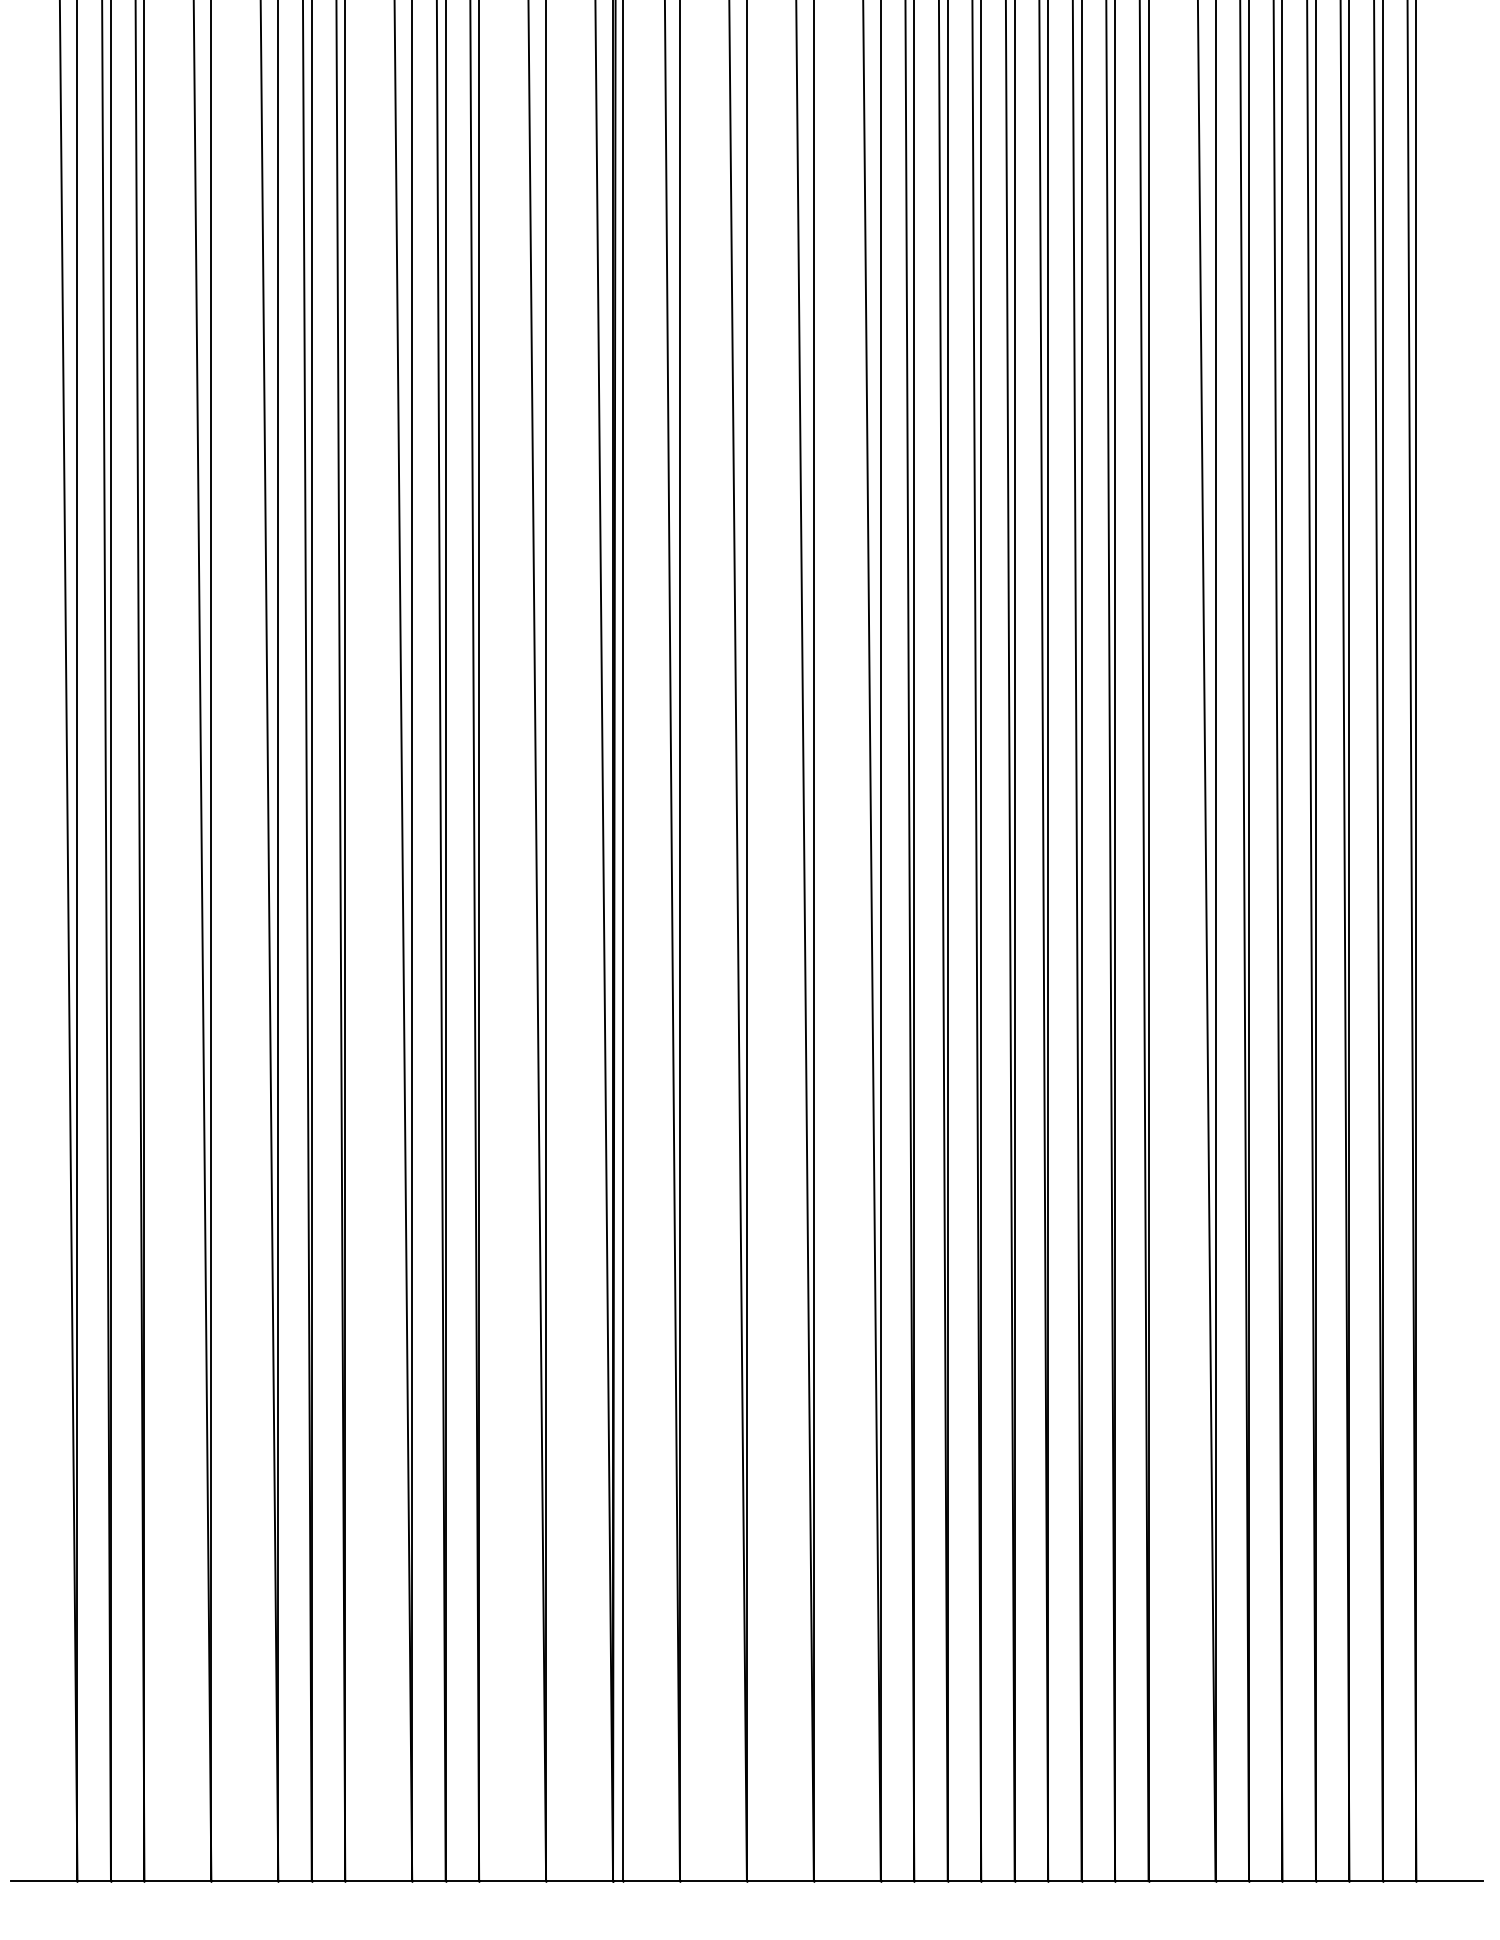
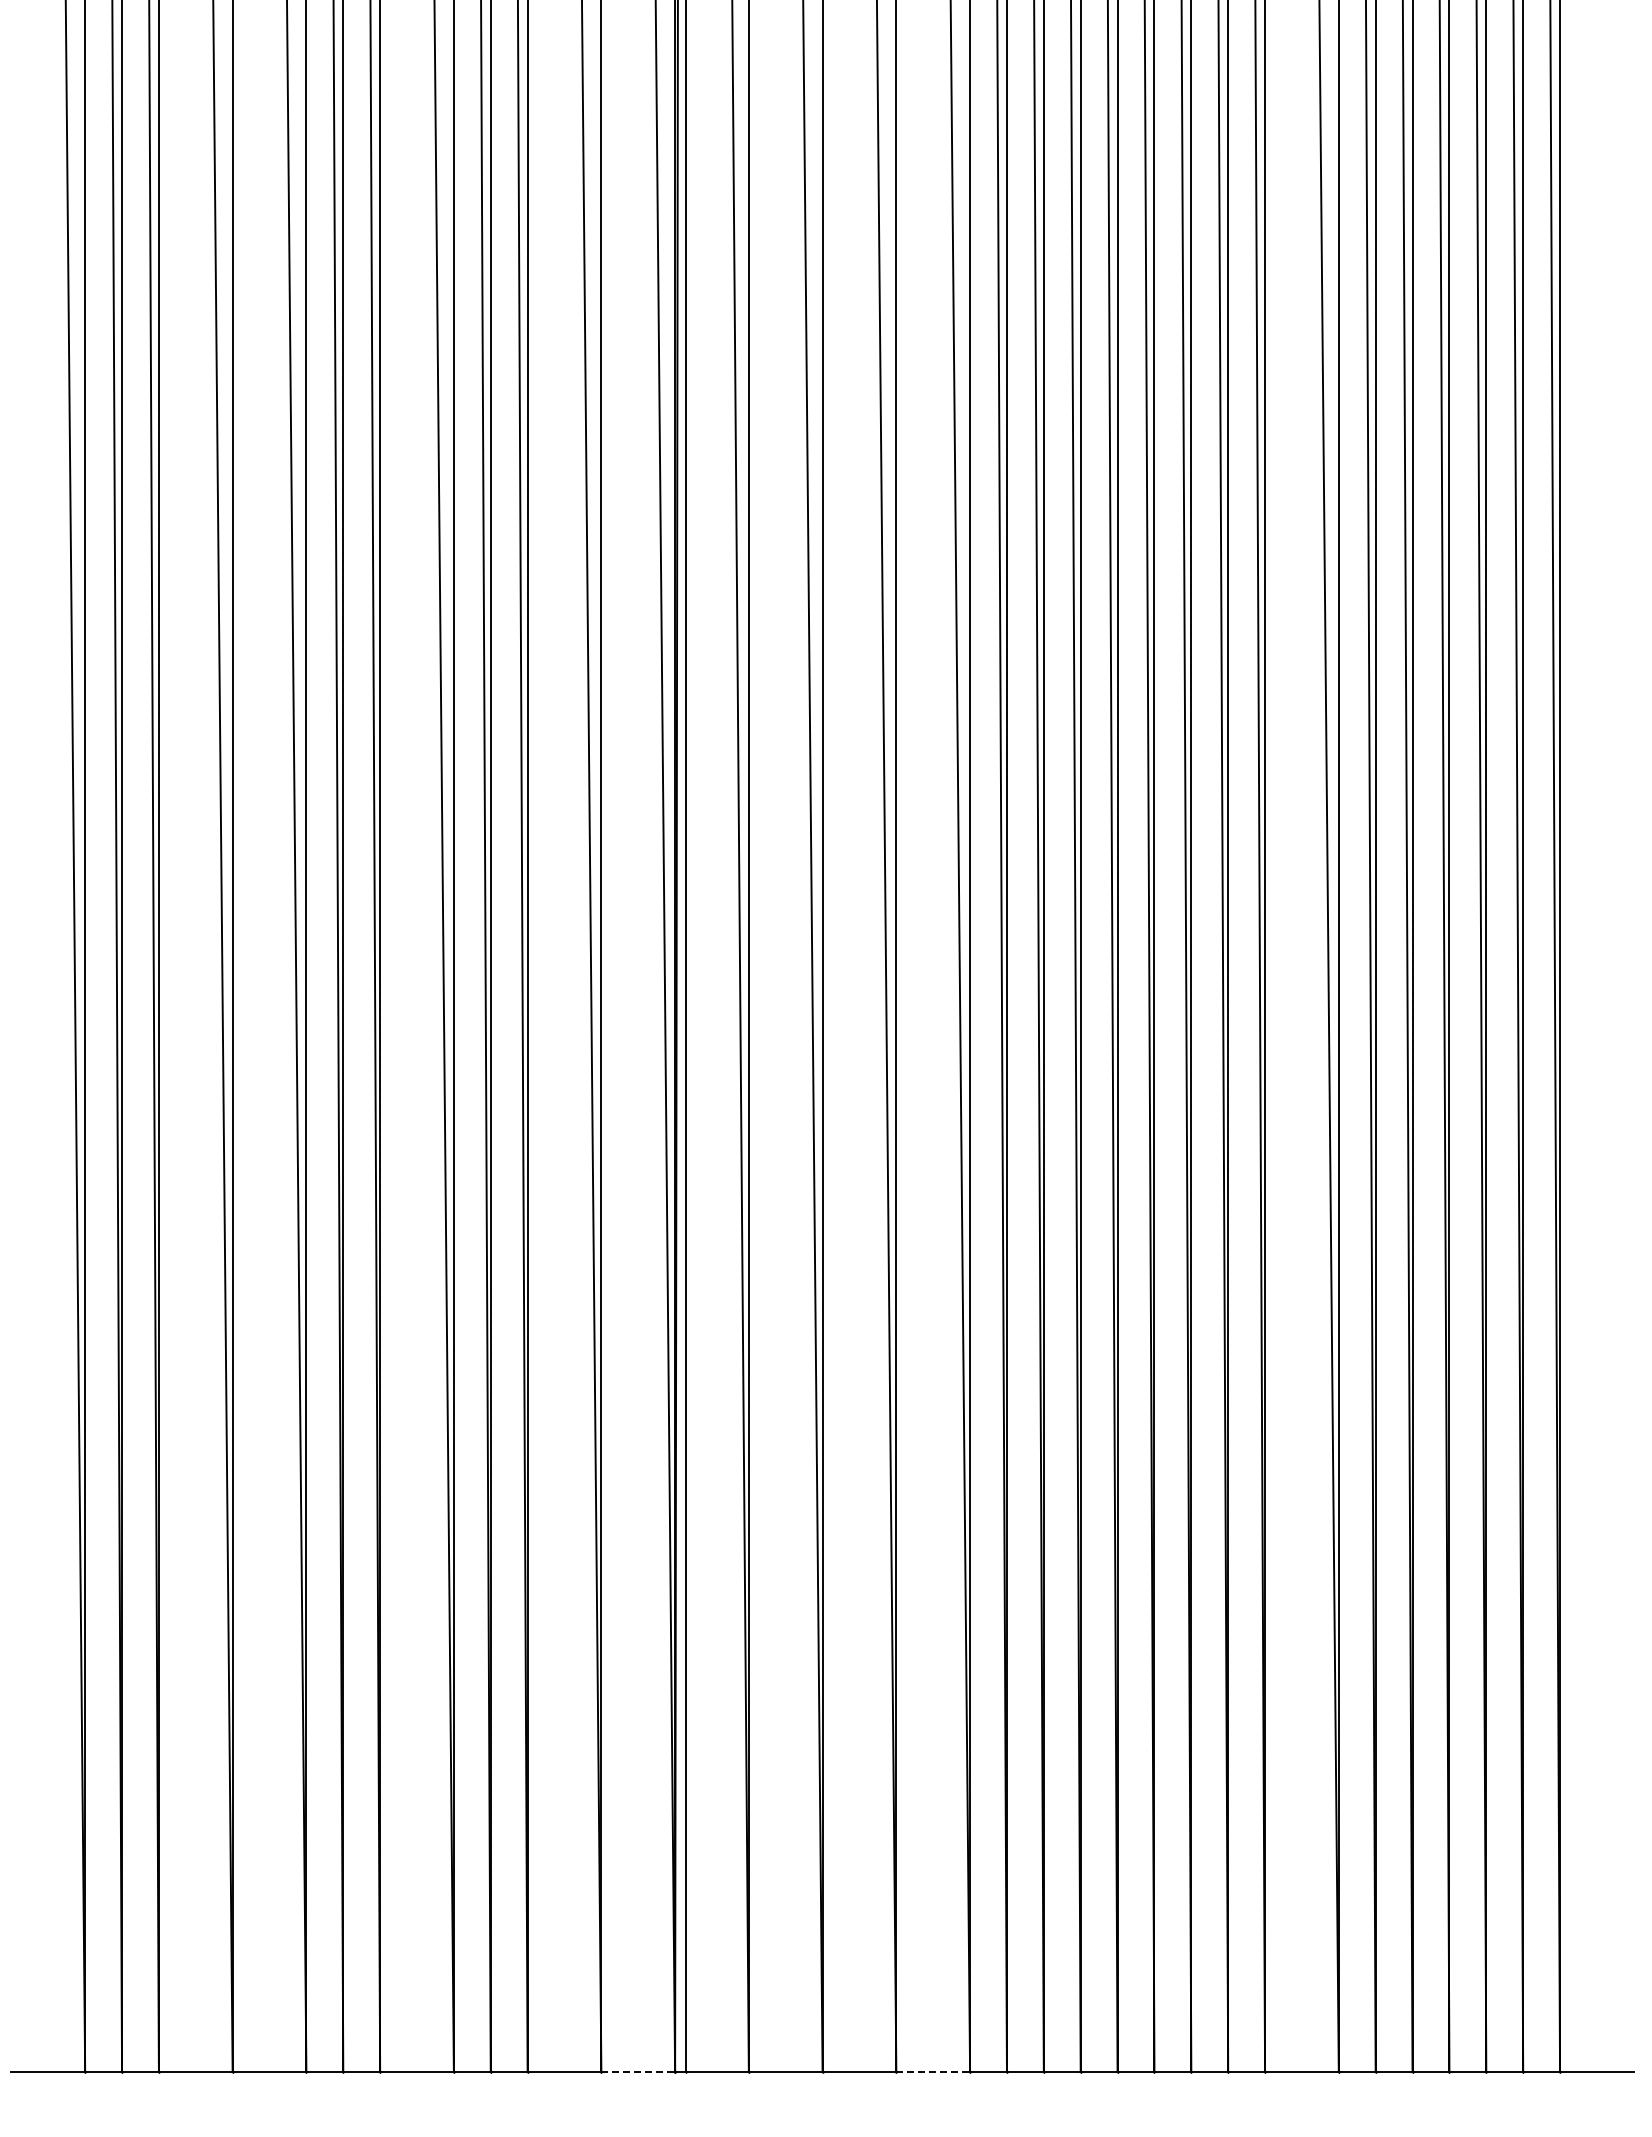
line: (579, 1881) -> (638, 2072), solid -> dashed
line: (847, 1881) -> (933, 2072), solid -> dashed

